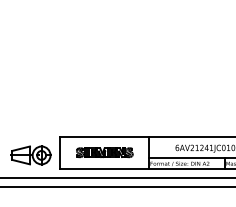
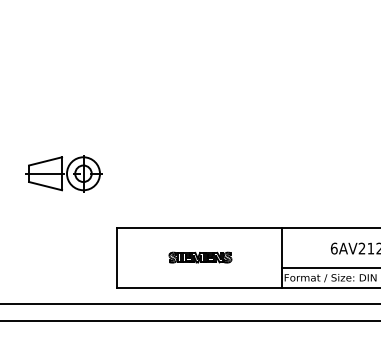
part: (104, 152) -> (199, 257), size x0.6
part: (30, 155) -> (62, 173), moved

